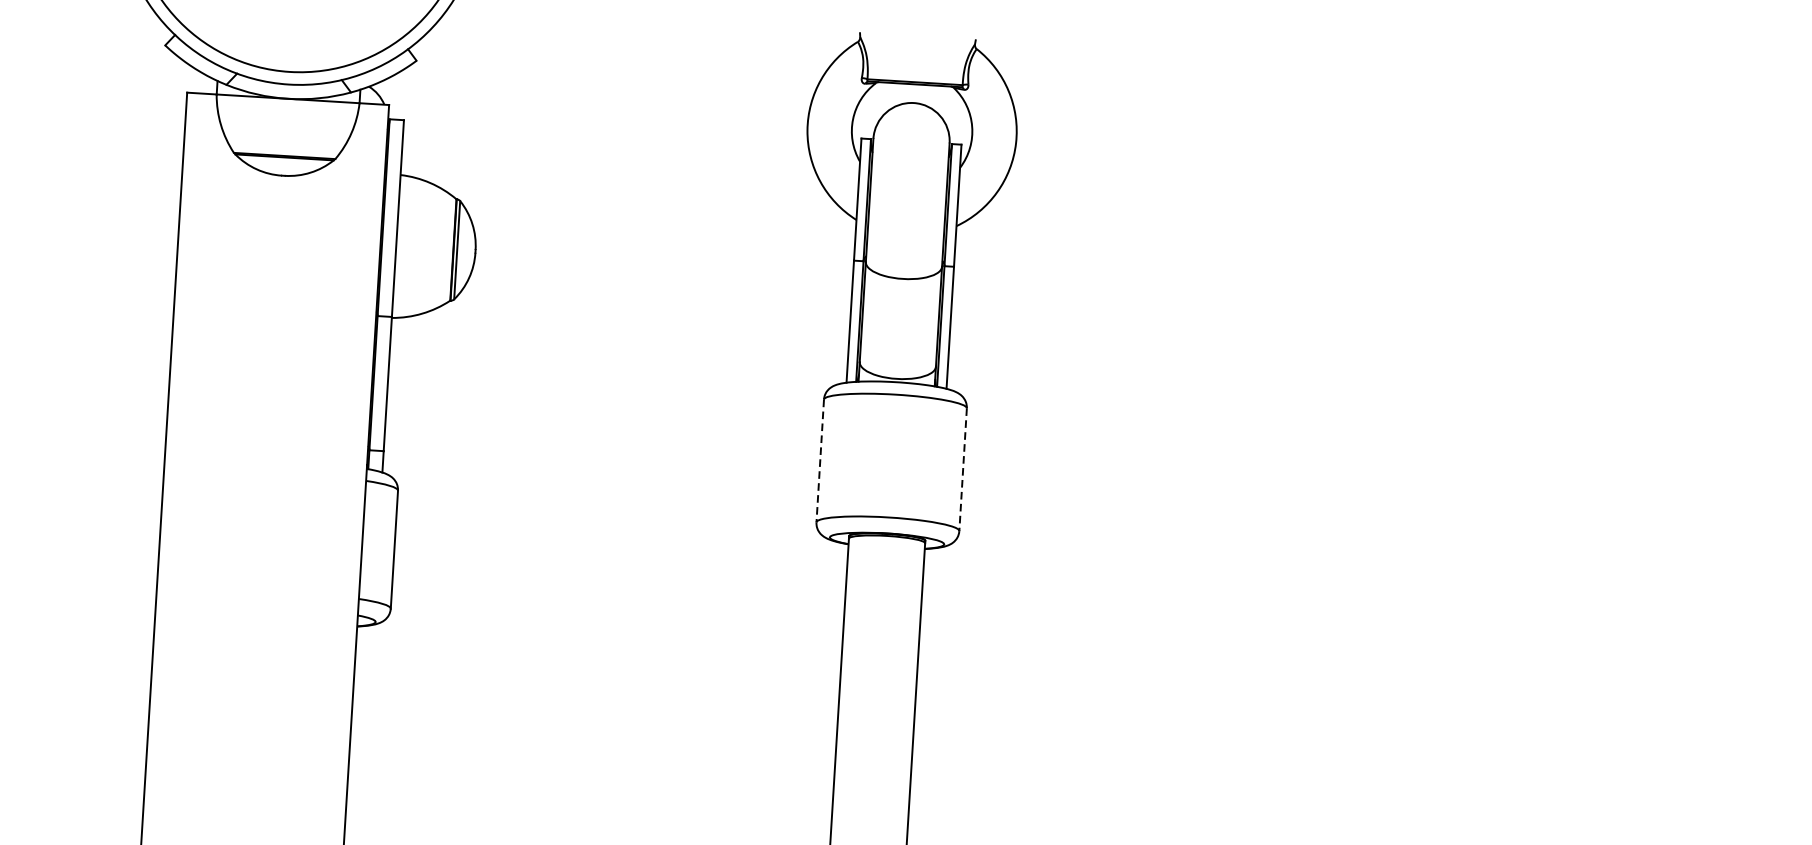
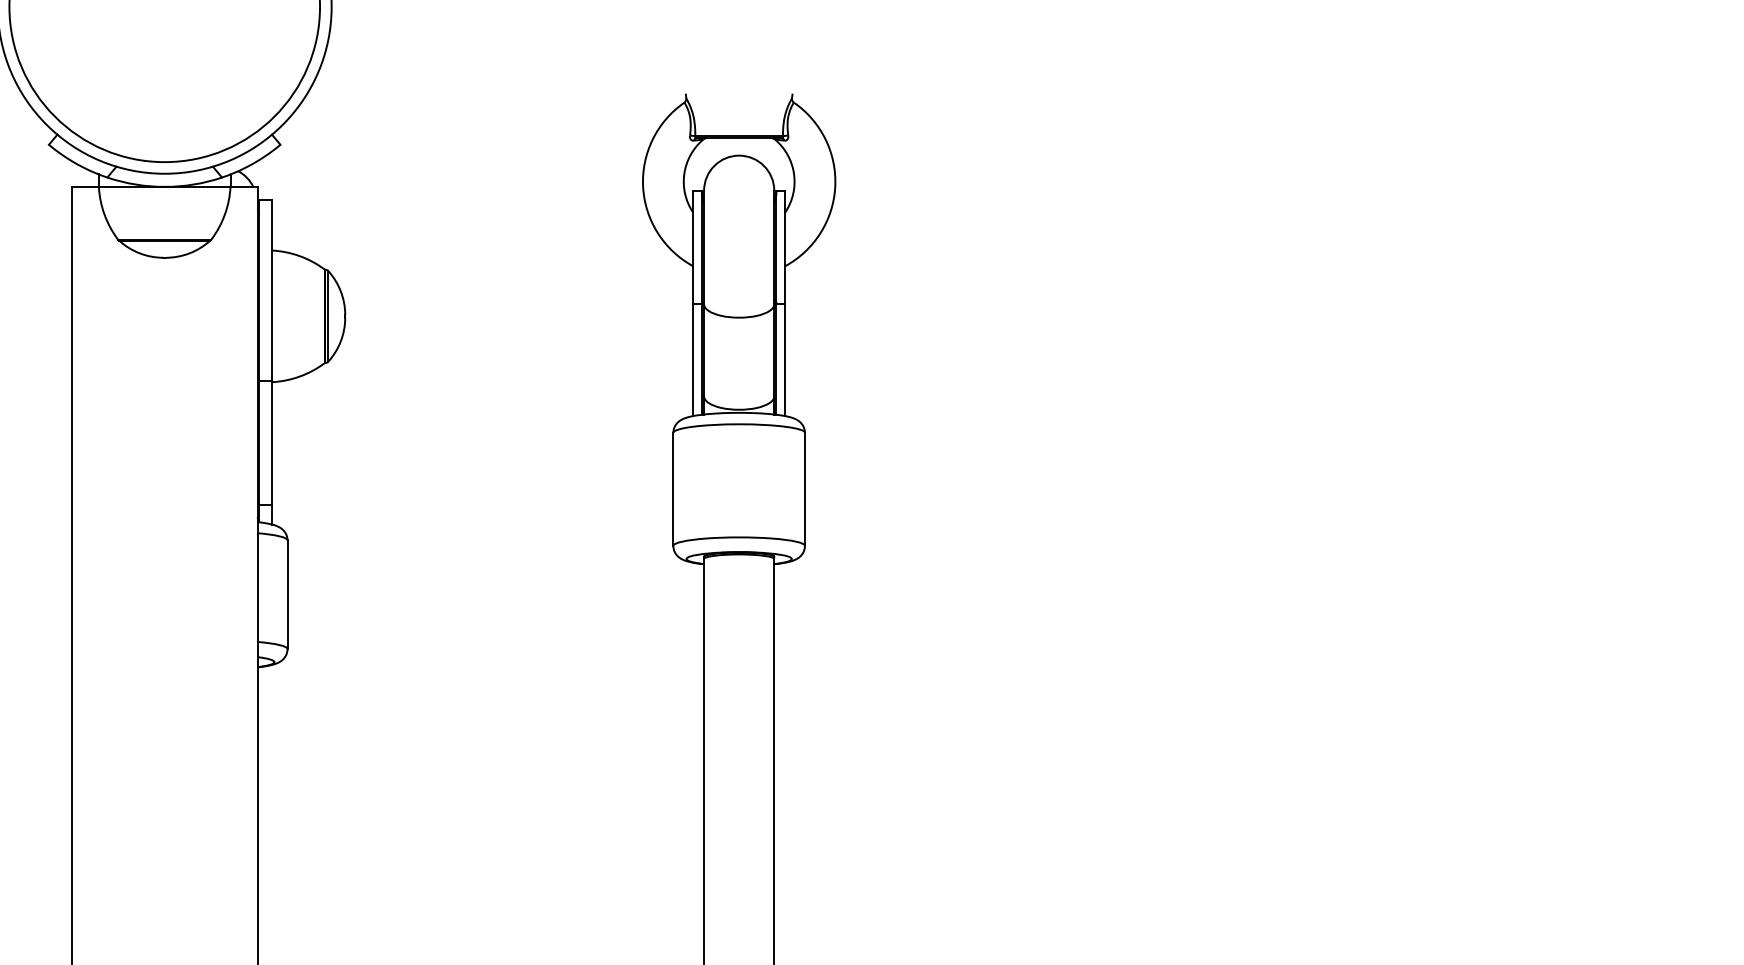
line: (820, 461) -> (673, 489), dashed -> solid
line: (962, 469) -> (804, 489), dashed -> solid

